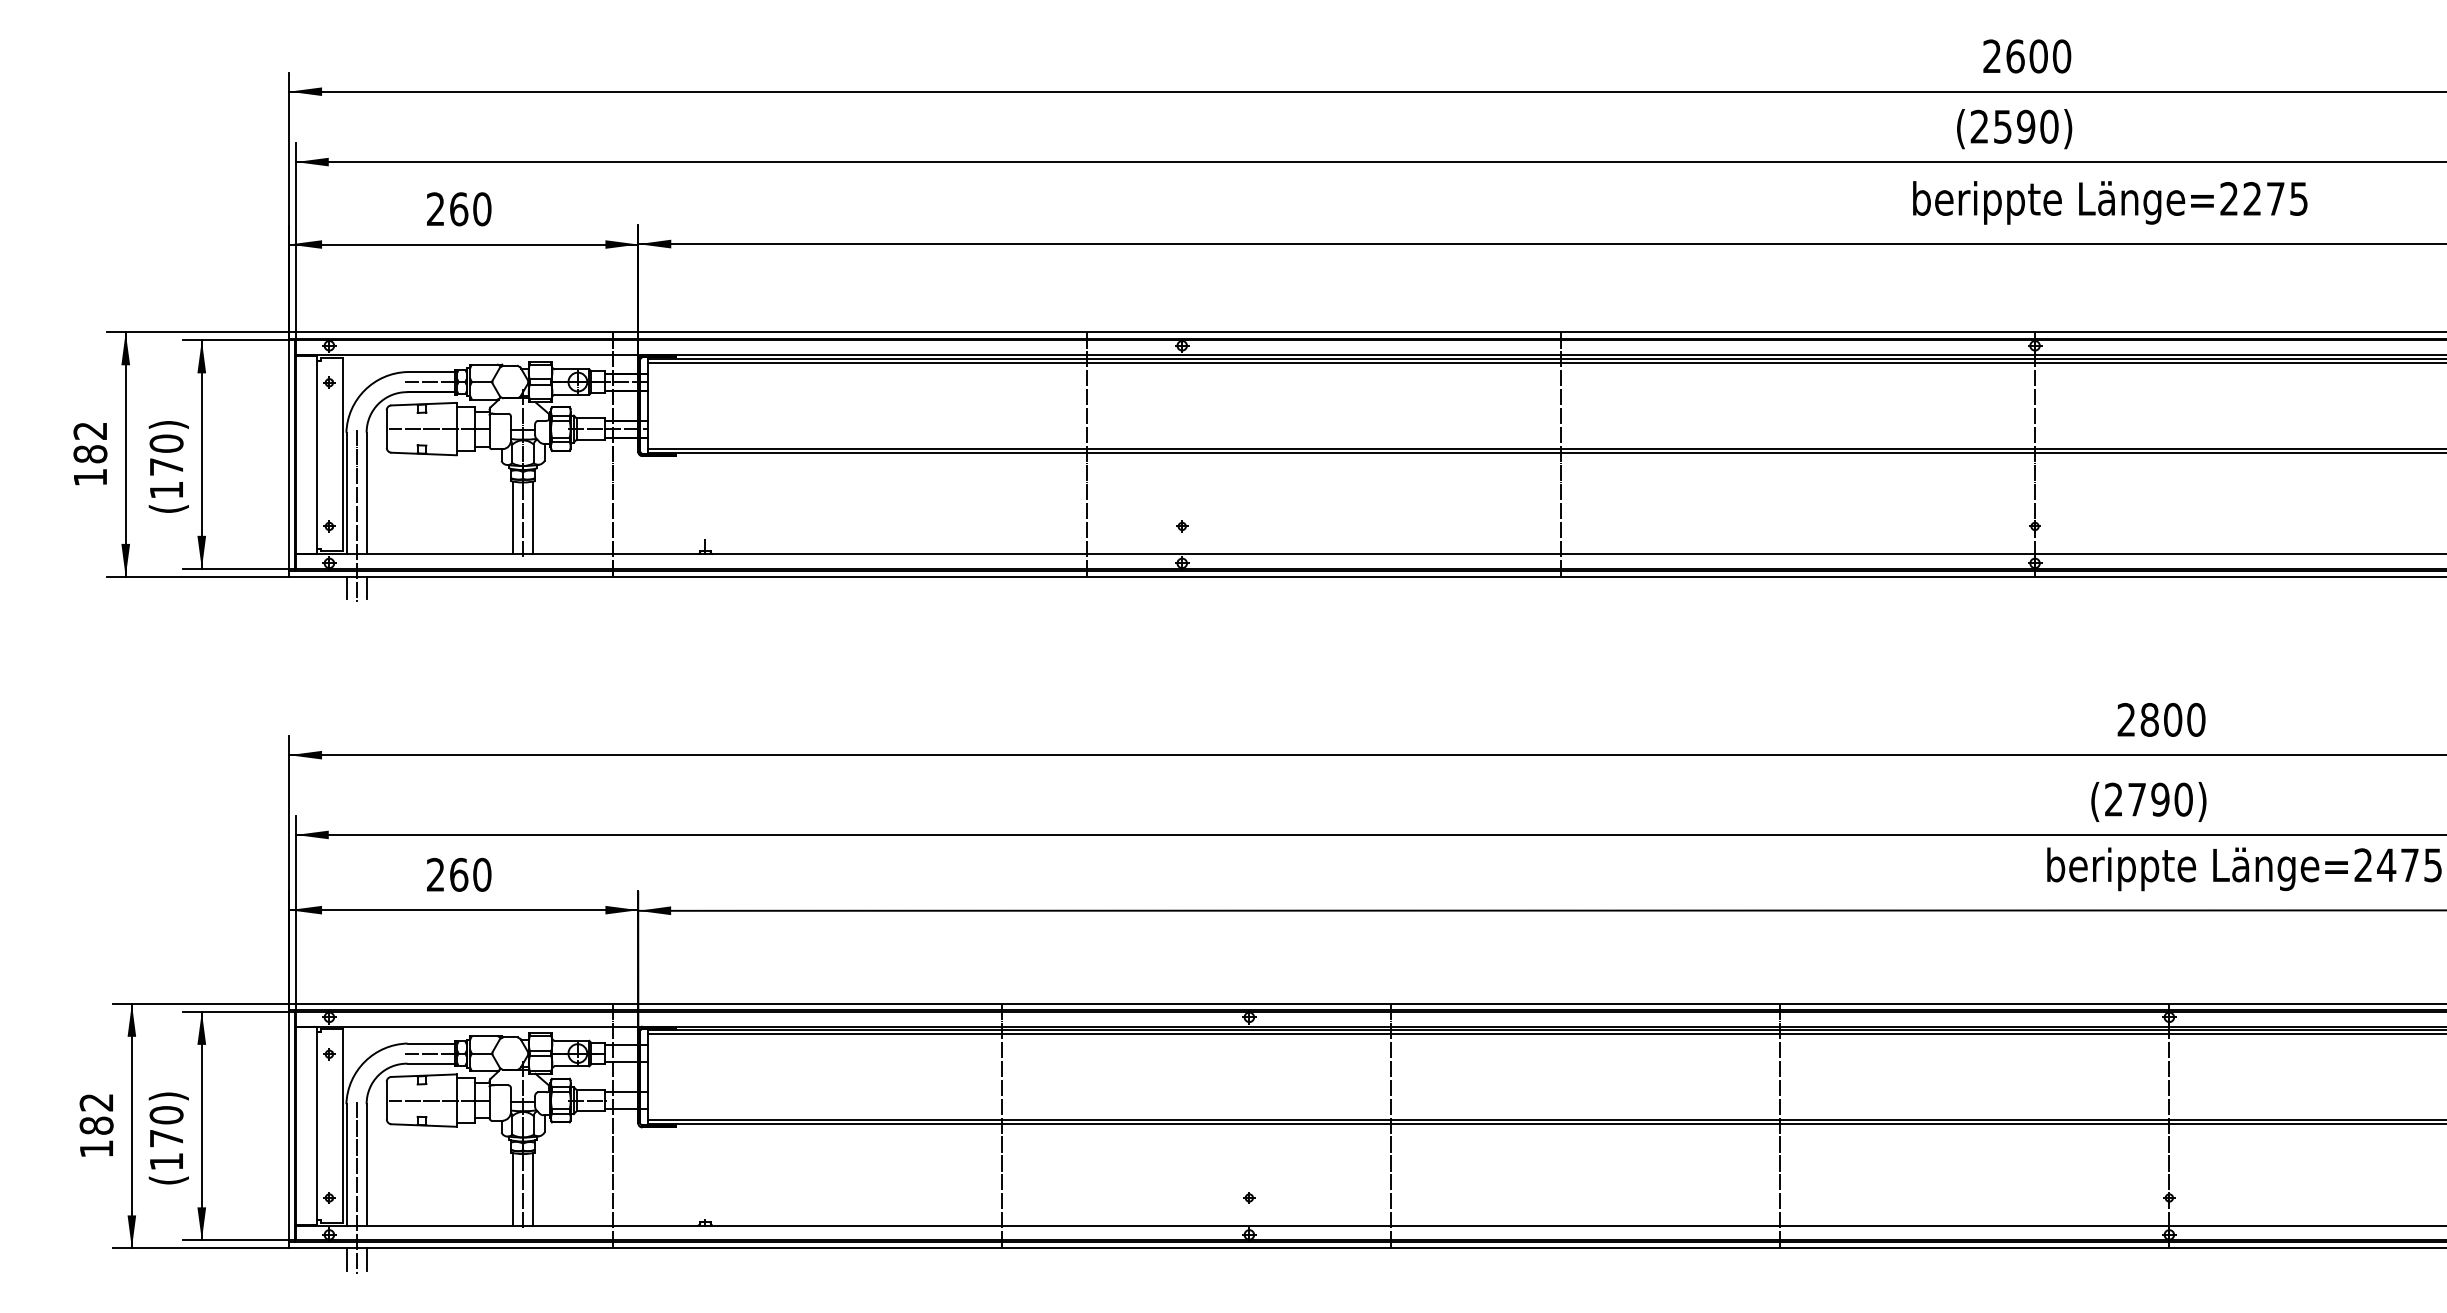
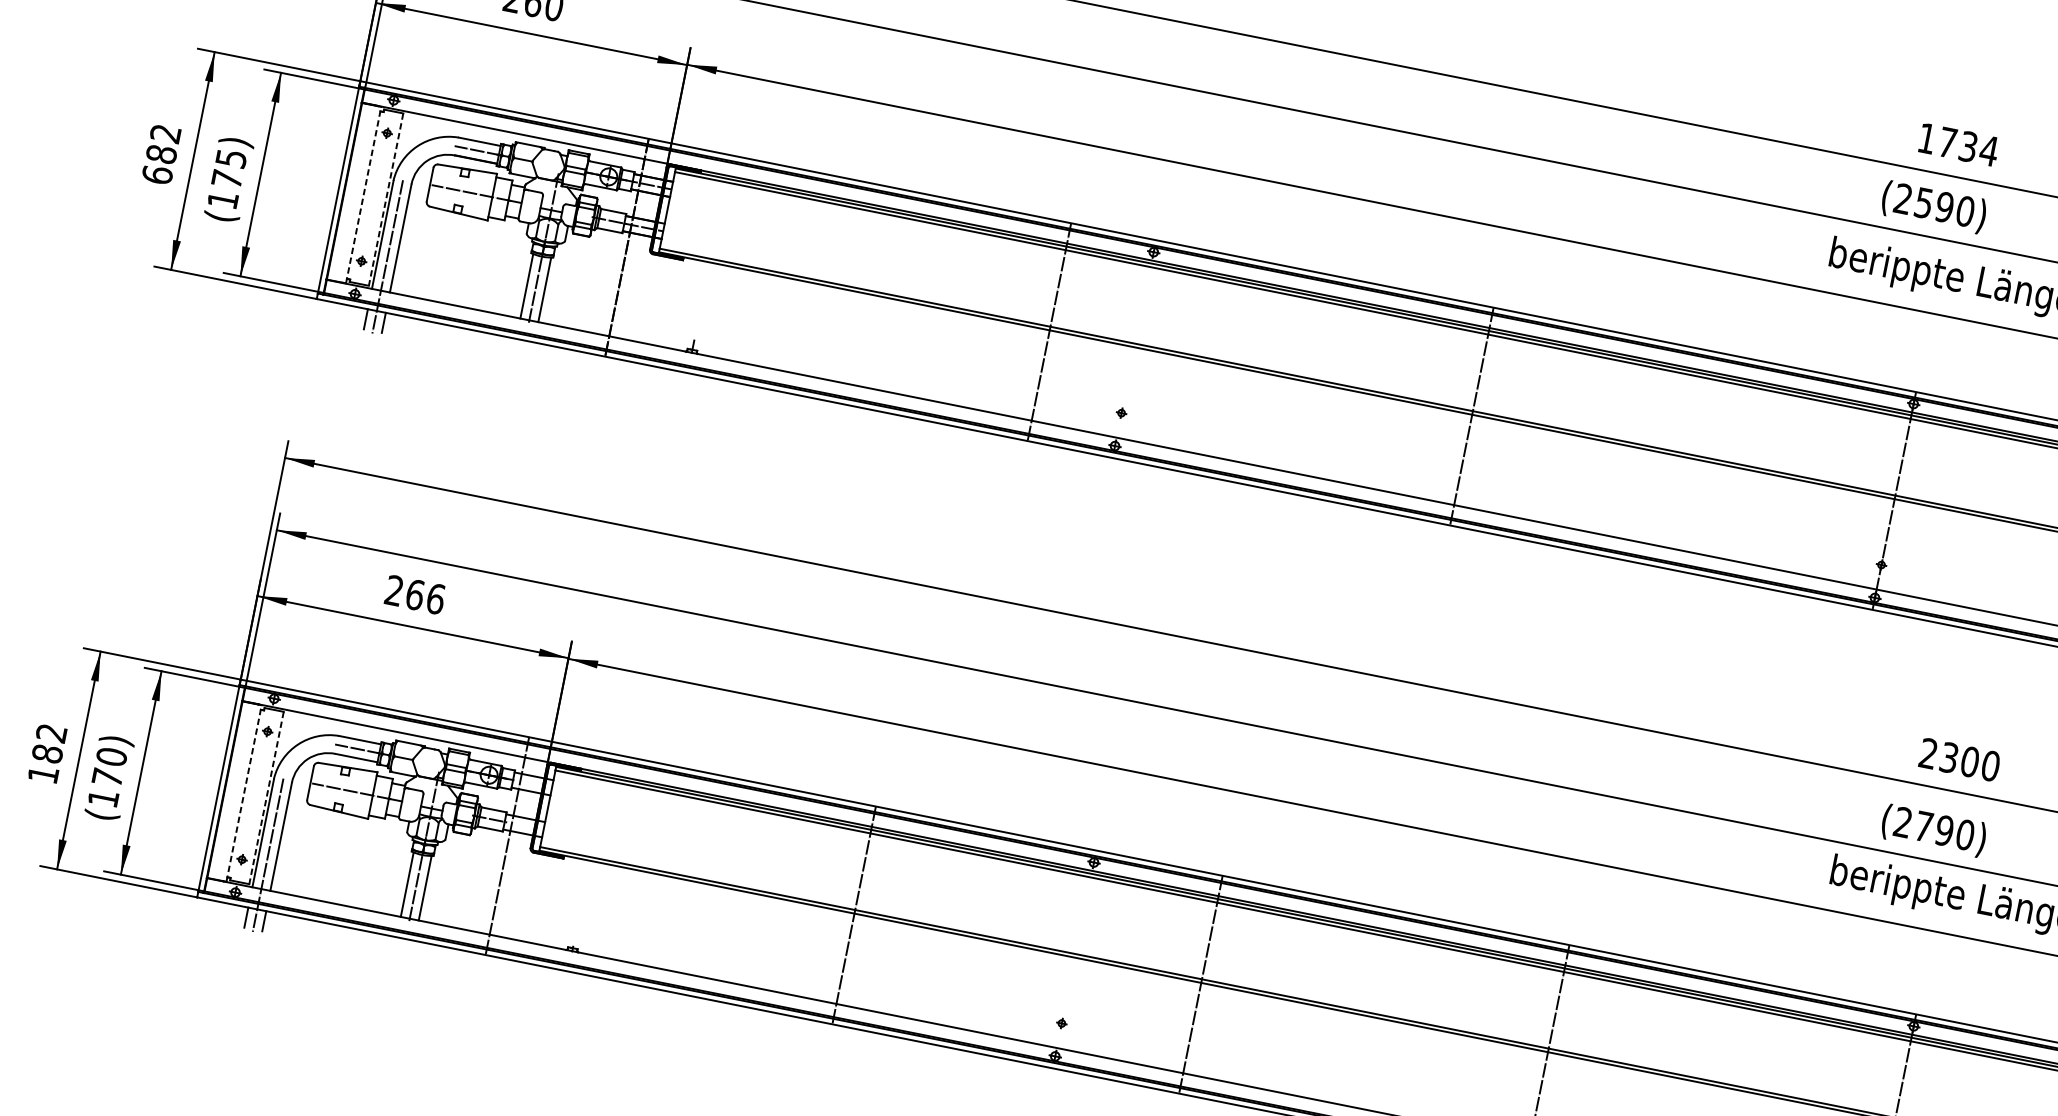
text: (2027, 56) -> (1958, 144), 2600 -> 1734
text: (166, 443) -> (231, 158), 170 -> 175
line: (317, 454) -> (363, 195), solid -> dashed
line: (342, 454) -> (386, 199), solid -> dashed
text: (90, 477) -> (157, 175), 182 -> 682
text: (2149, 719) -> (1949, 757), 2800 -> 2300
text: (482, 874) -> (436, 598), 260 -> 266
line: (317, 1125) -> (244, 792), solid -> dashed
line: (342, 1126) -> (266, 798), solid -> dashed

